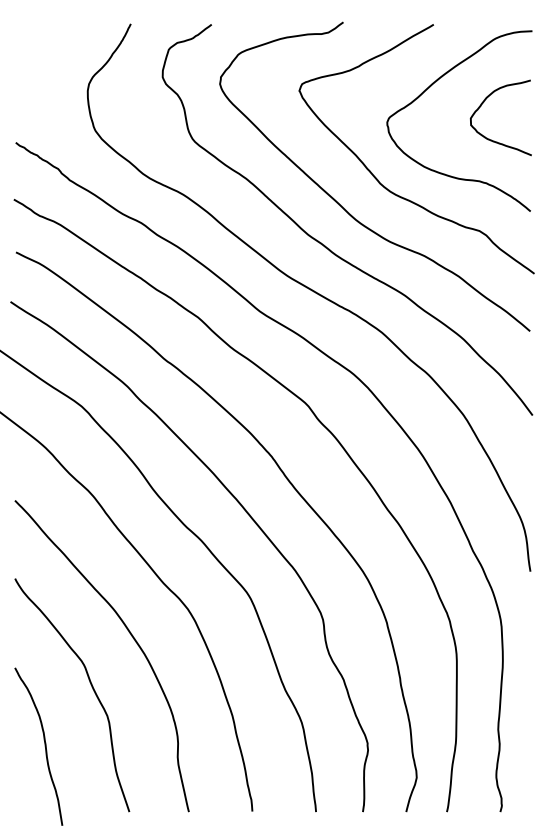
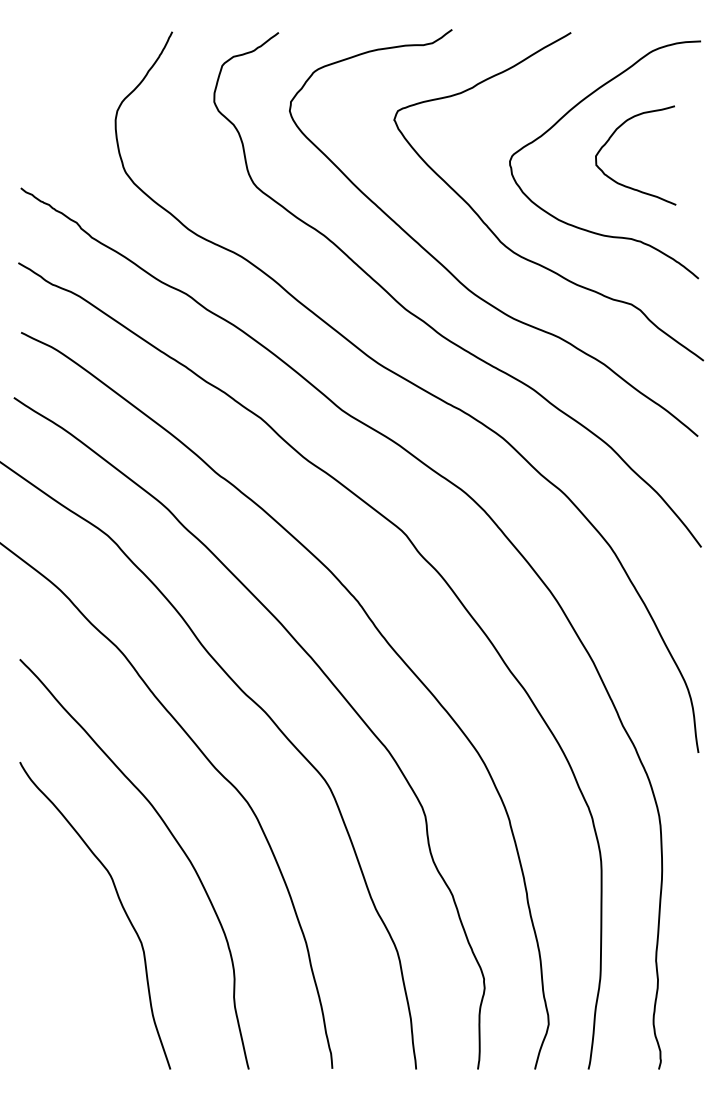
curve: (483, 103) -> (612, 136), moved
curve: (44, 743) -> (58, 979), removed

